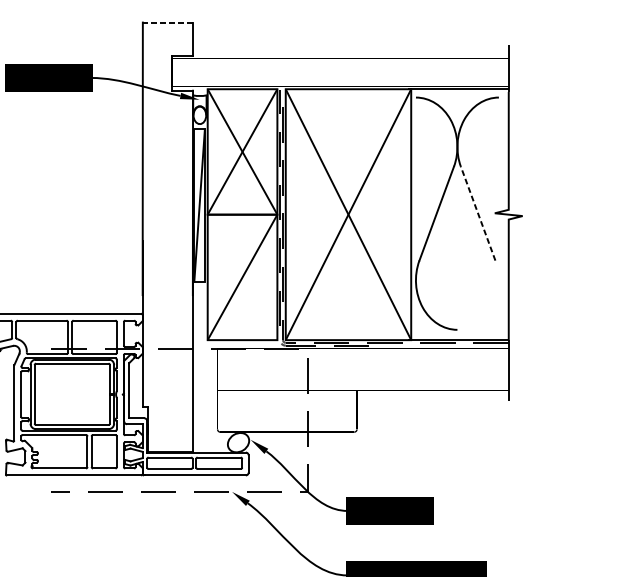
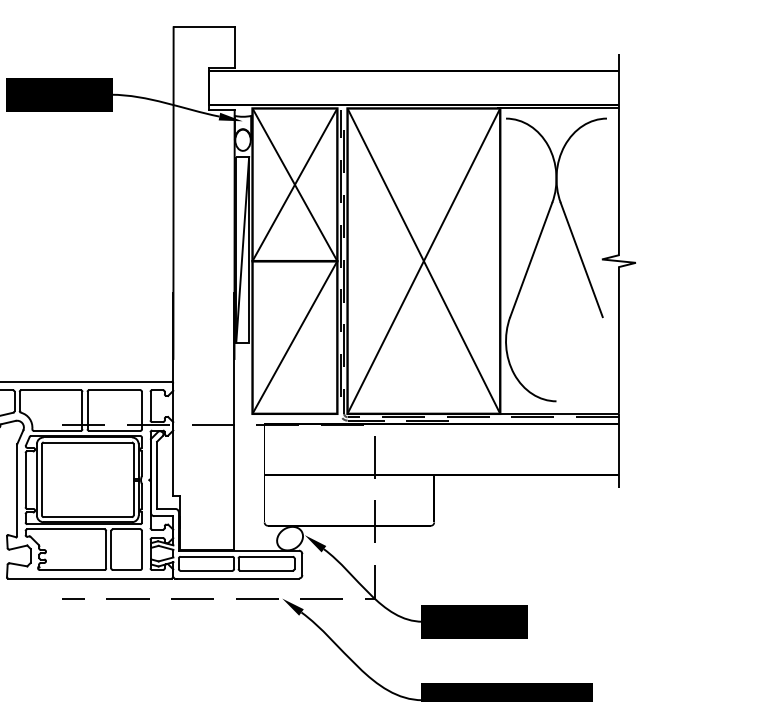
line: (168, 22) -> (204, 27), dashed -> solid
line: (477, 213) -> (581, 259), dashed -> solid

